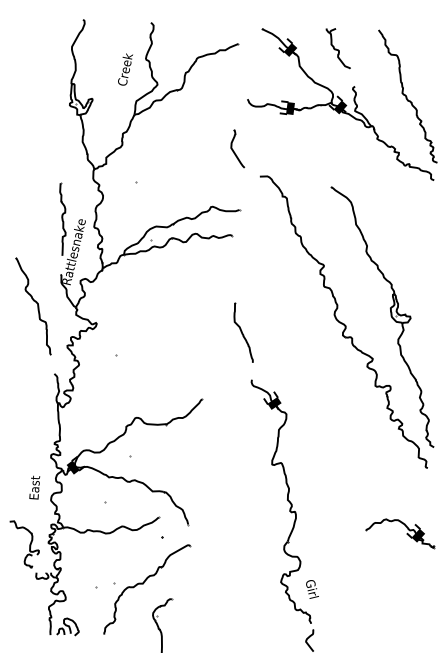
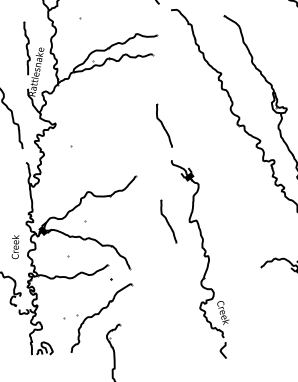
part: (243, 462) -> (168, 221), added
text: (34, 487) -> (15, 246), East -> Creek
text: (311, 589) -> (222, 312), Girl -> Creek

